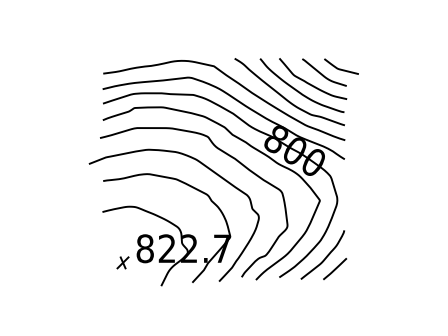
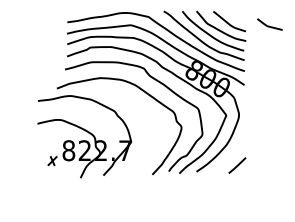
curve: (341, 68) -> (269, 25), moved
part: (166, 229) -> (84, 136), moved
curve: (325, 256) -> (230, 156), removed

